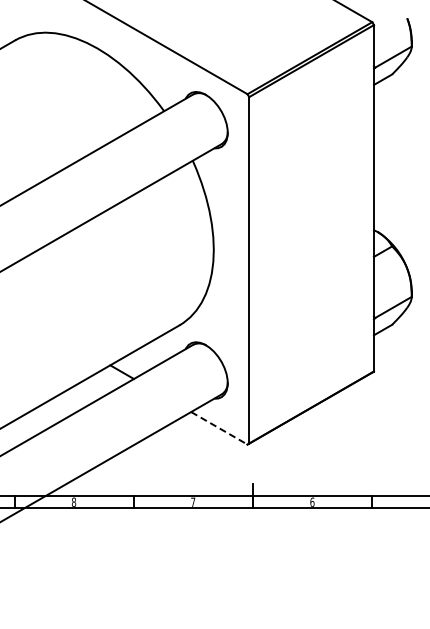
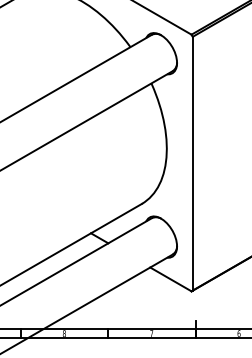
line: (219, 428) -> (171, 279), dashed -> solid

